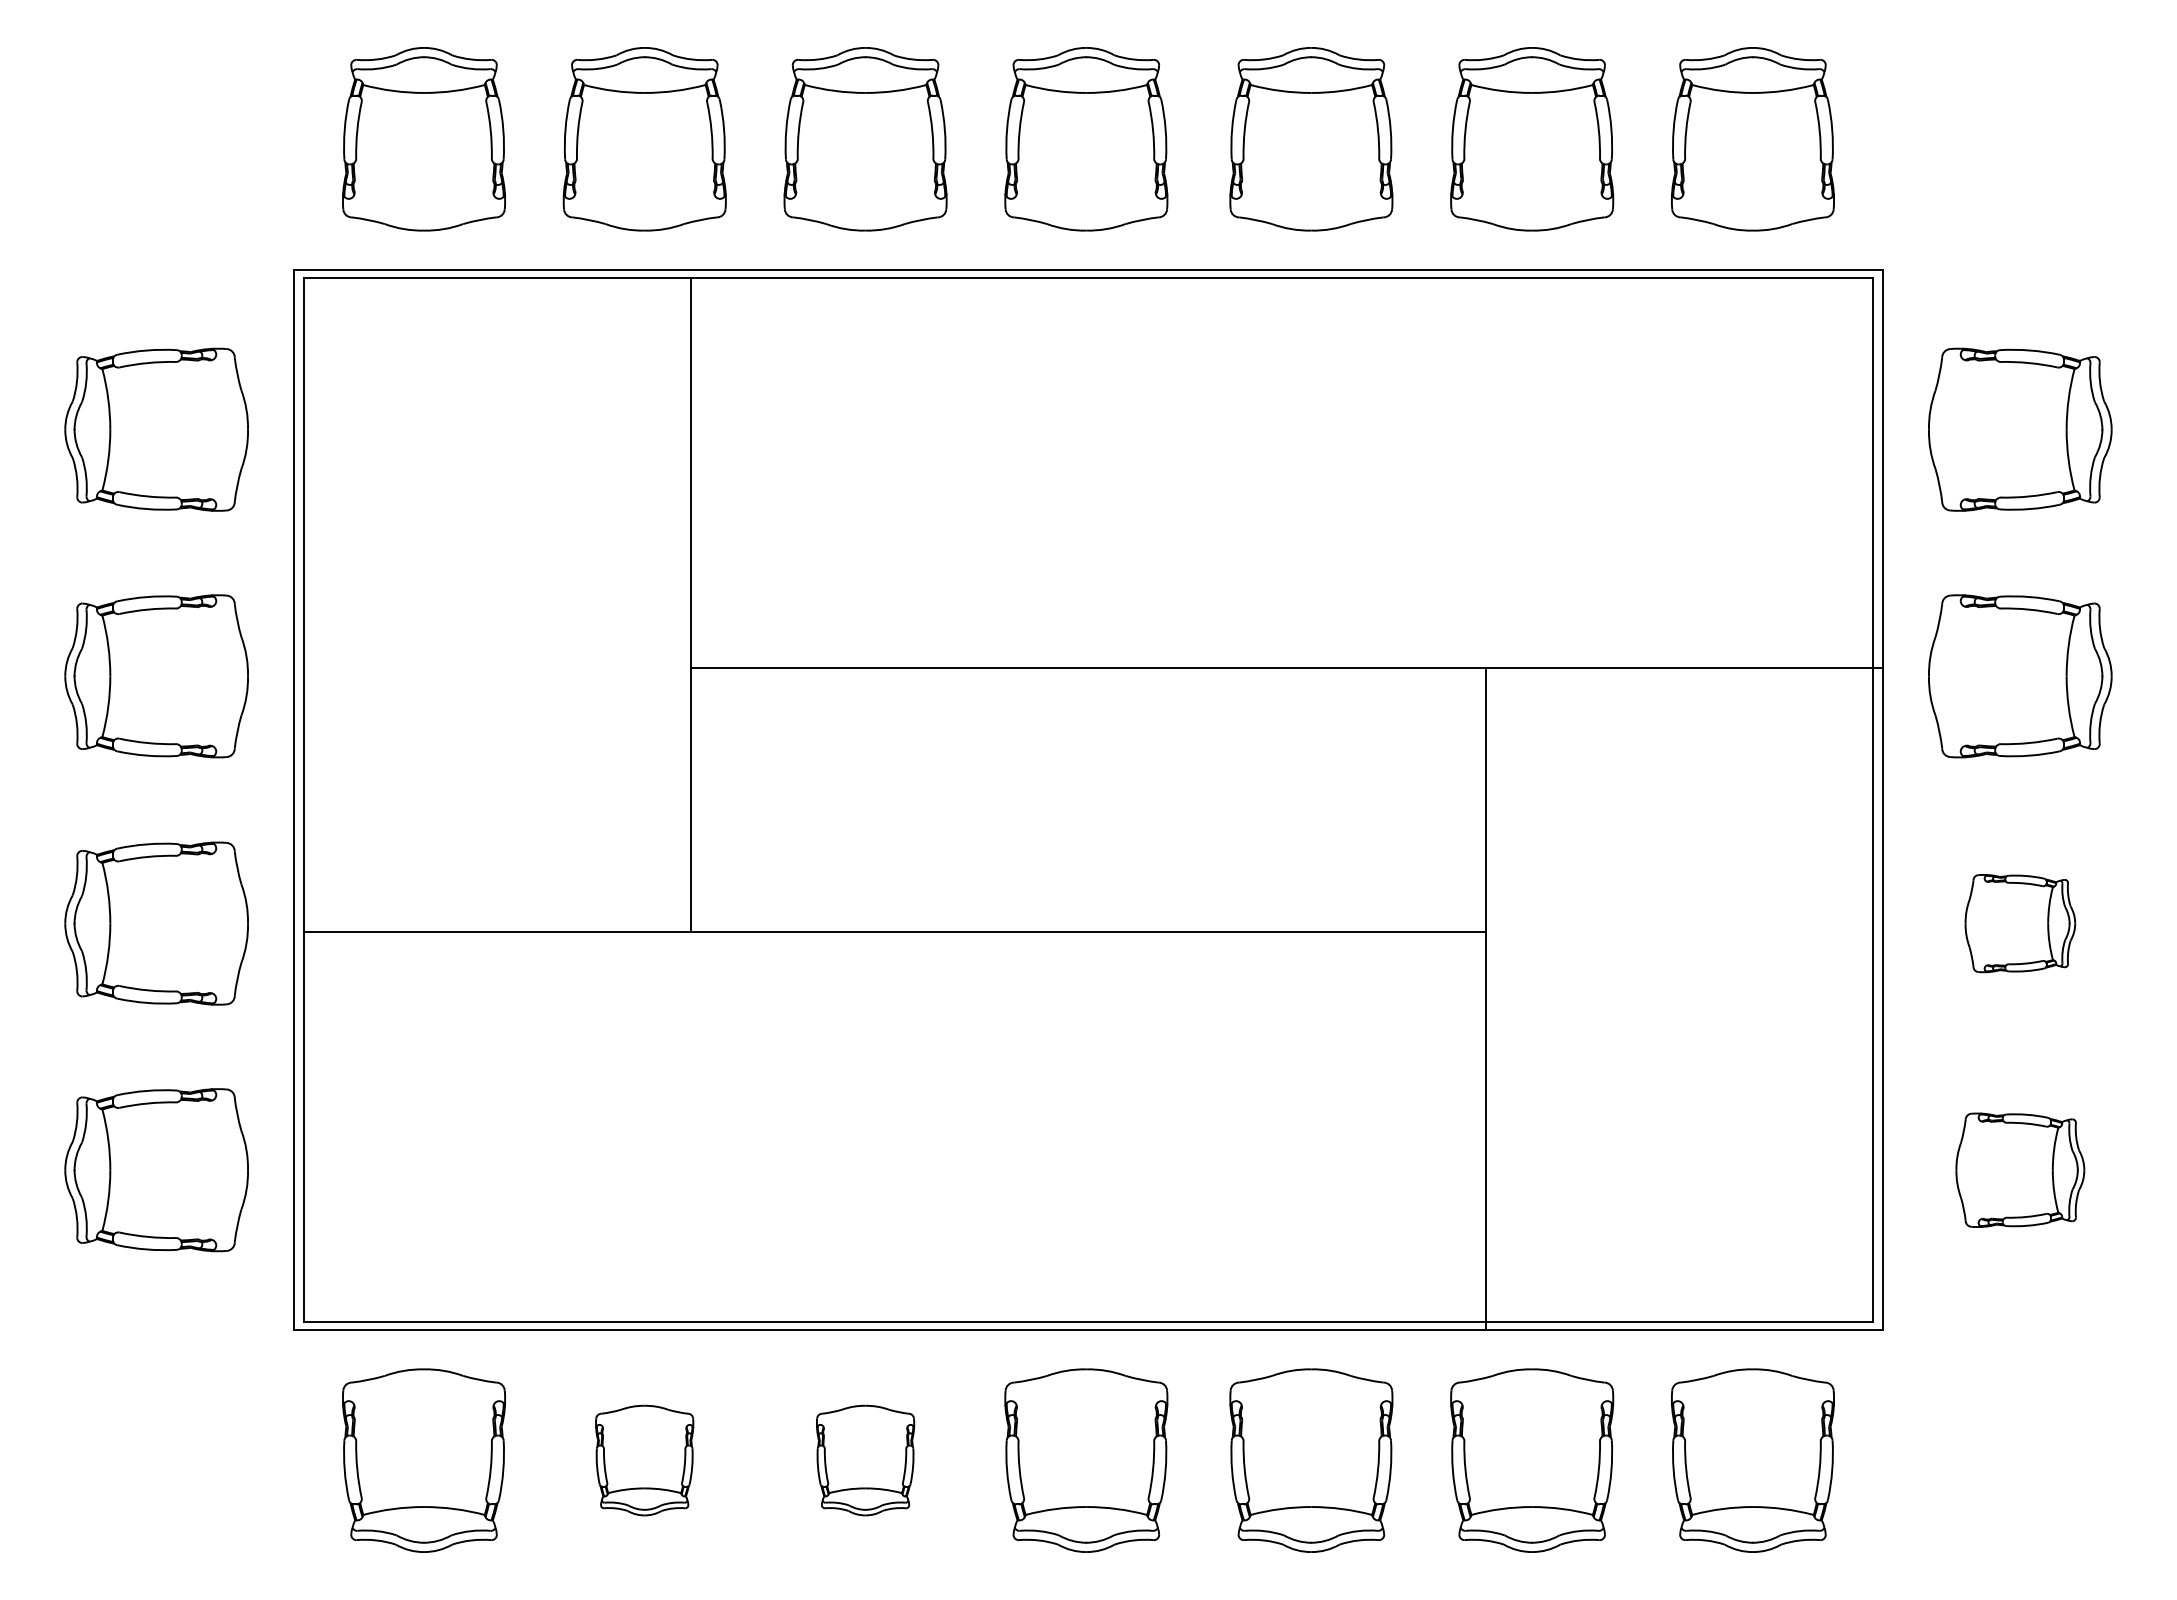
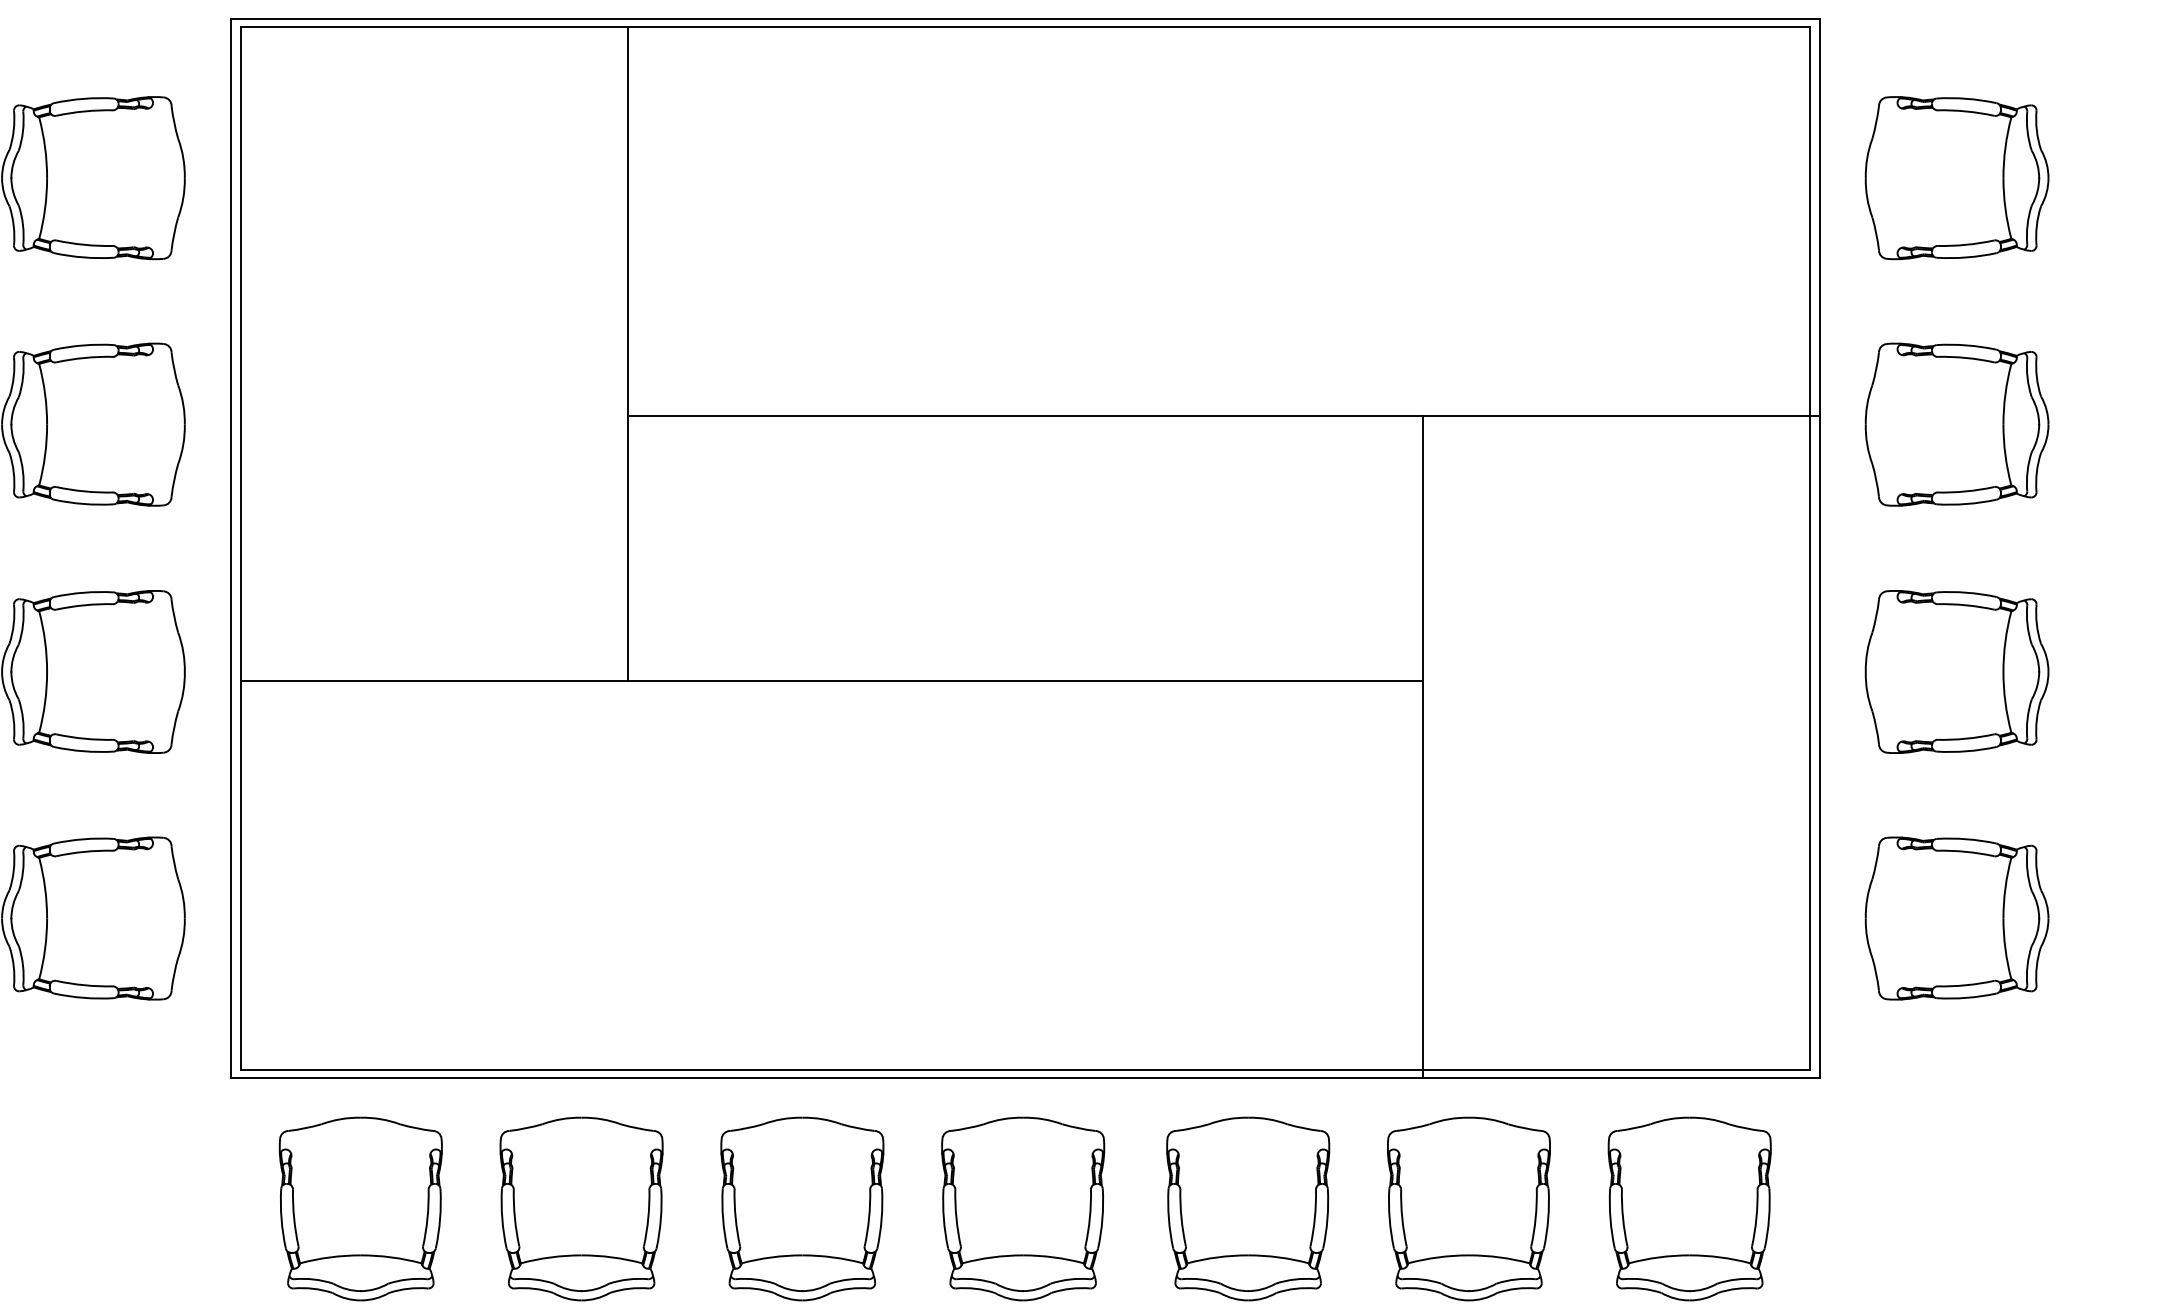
part: (2020, 923) -> (1957, 671), size x1.67
part: (2020, 1170) -> (1957, 918), size x1.43
part: (644, 1460) -> (581, 1208), size x1.67
part: (865, 1460) -> (802, 1208), size x1.67

